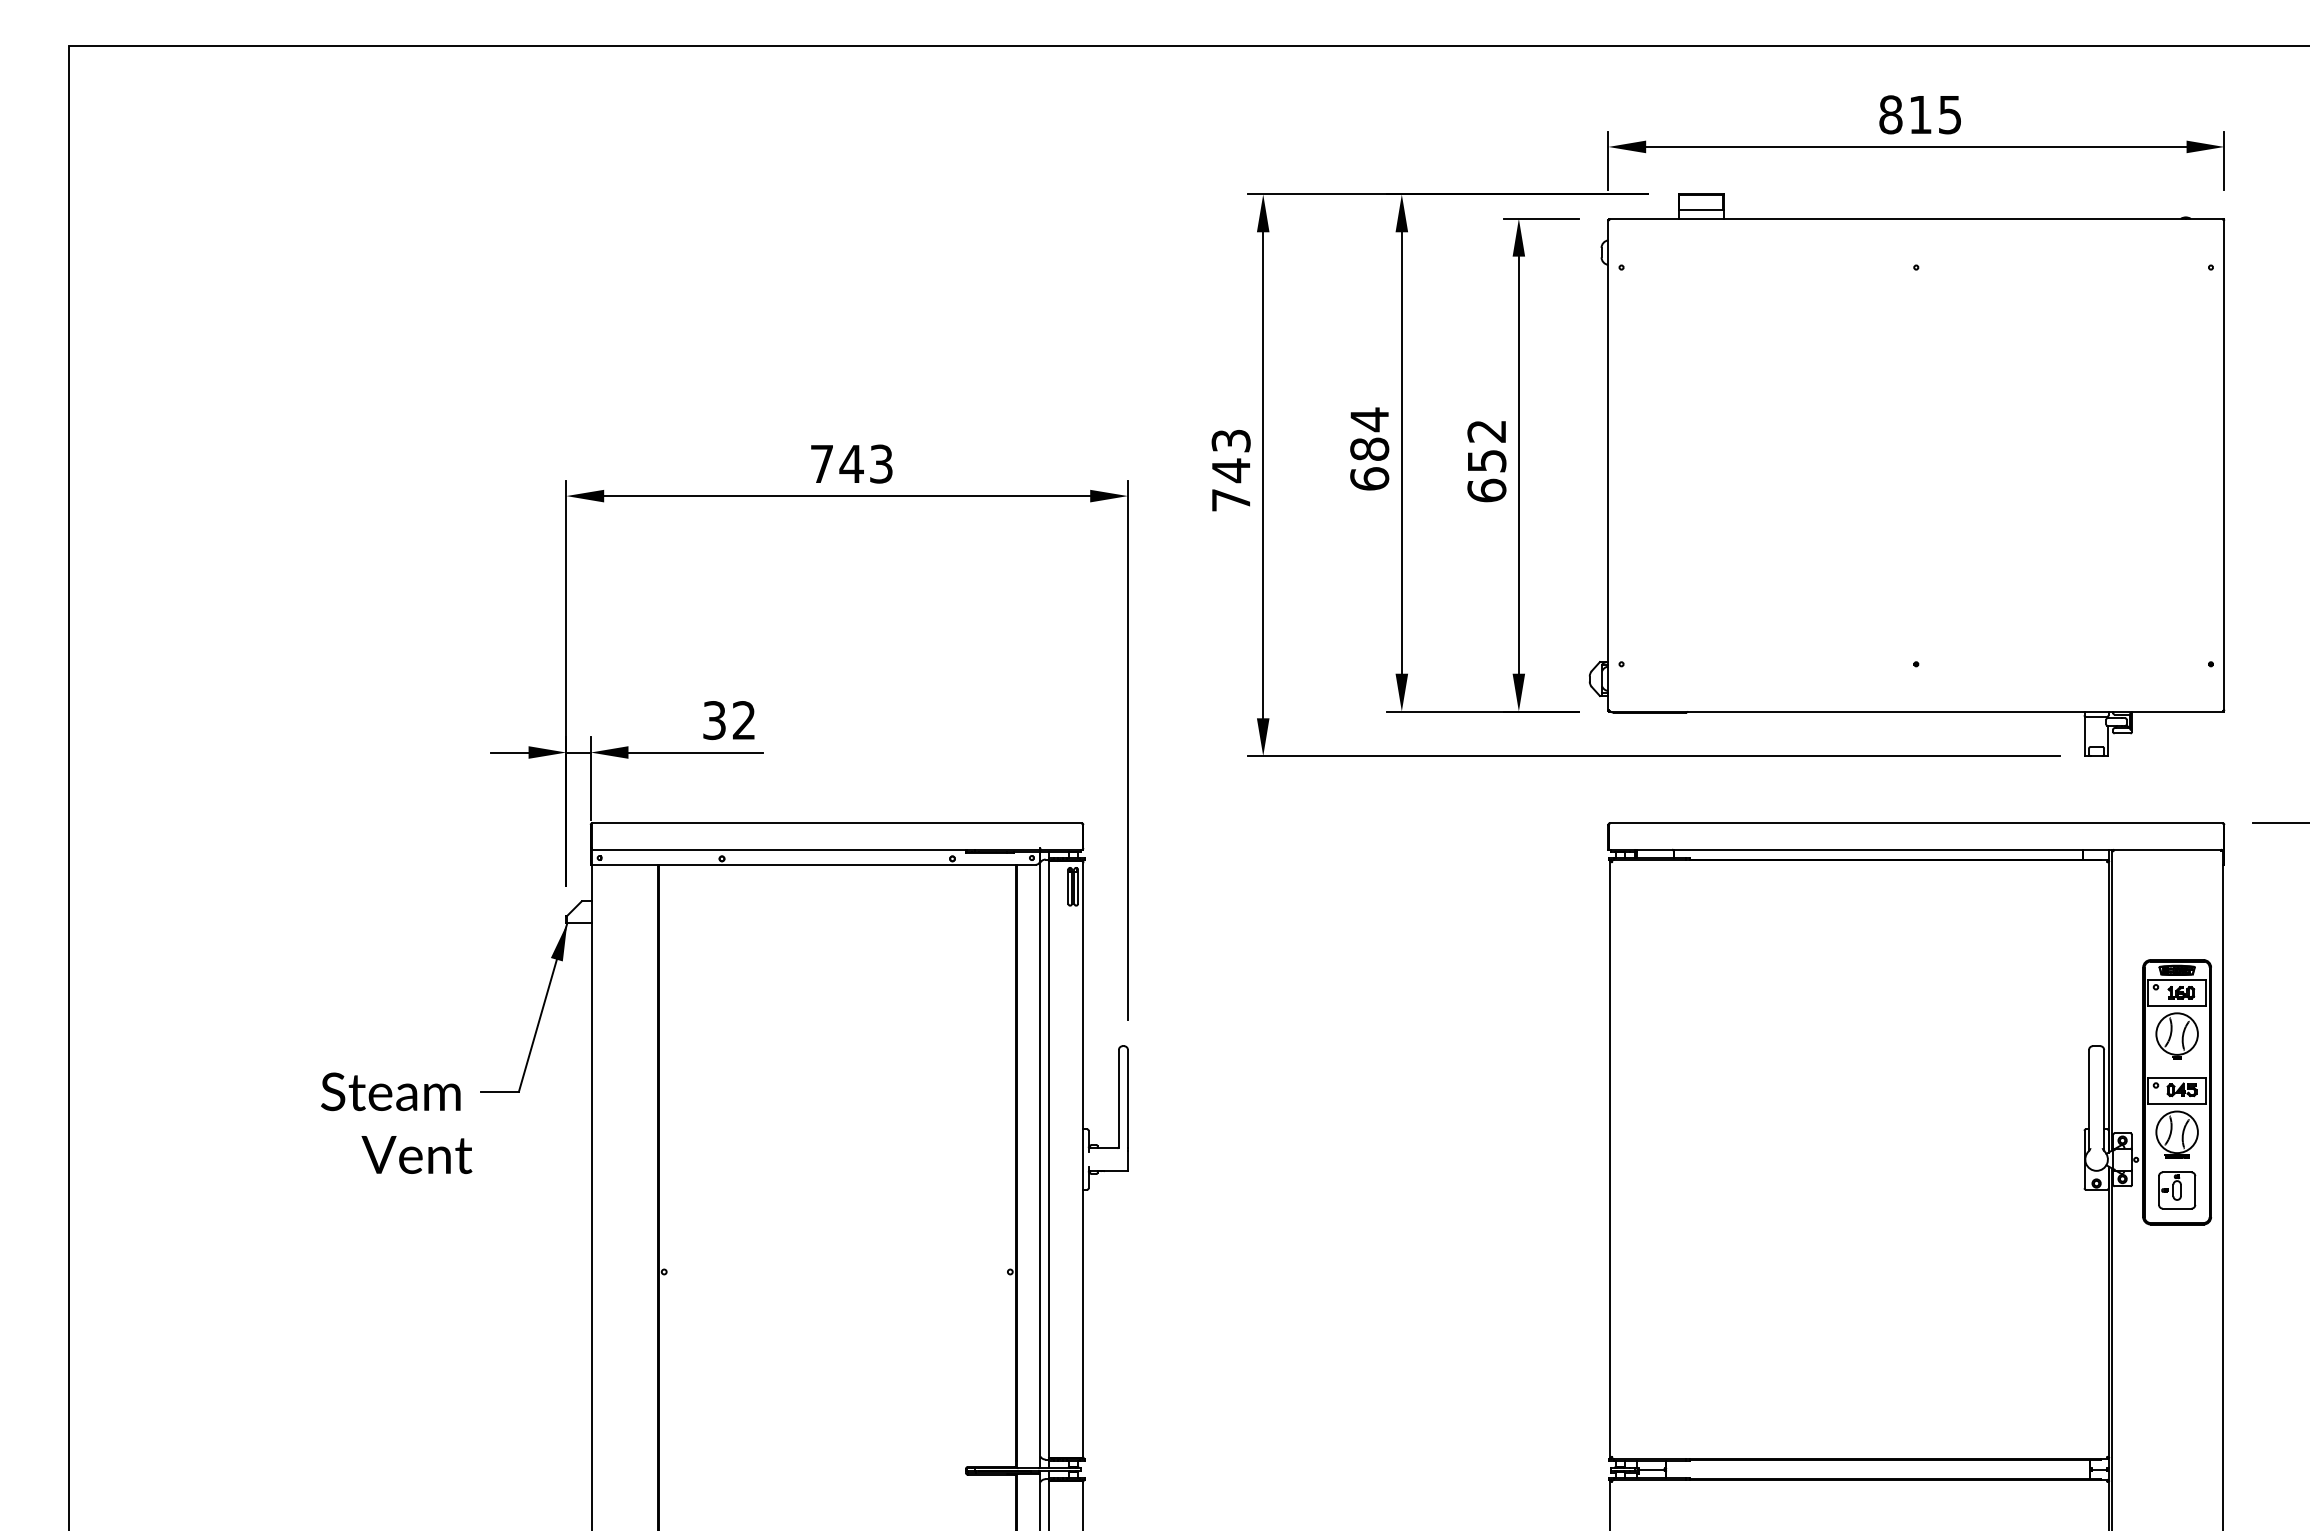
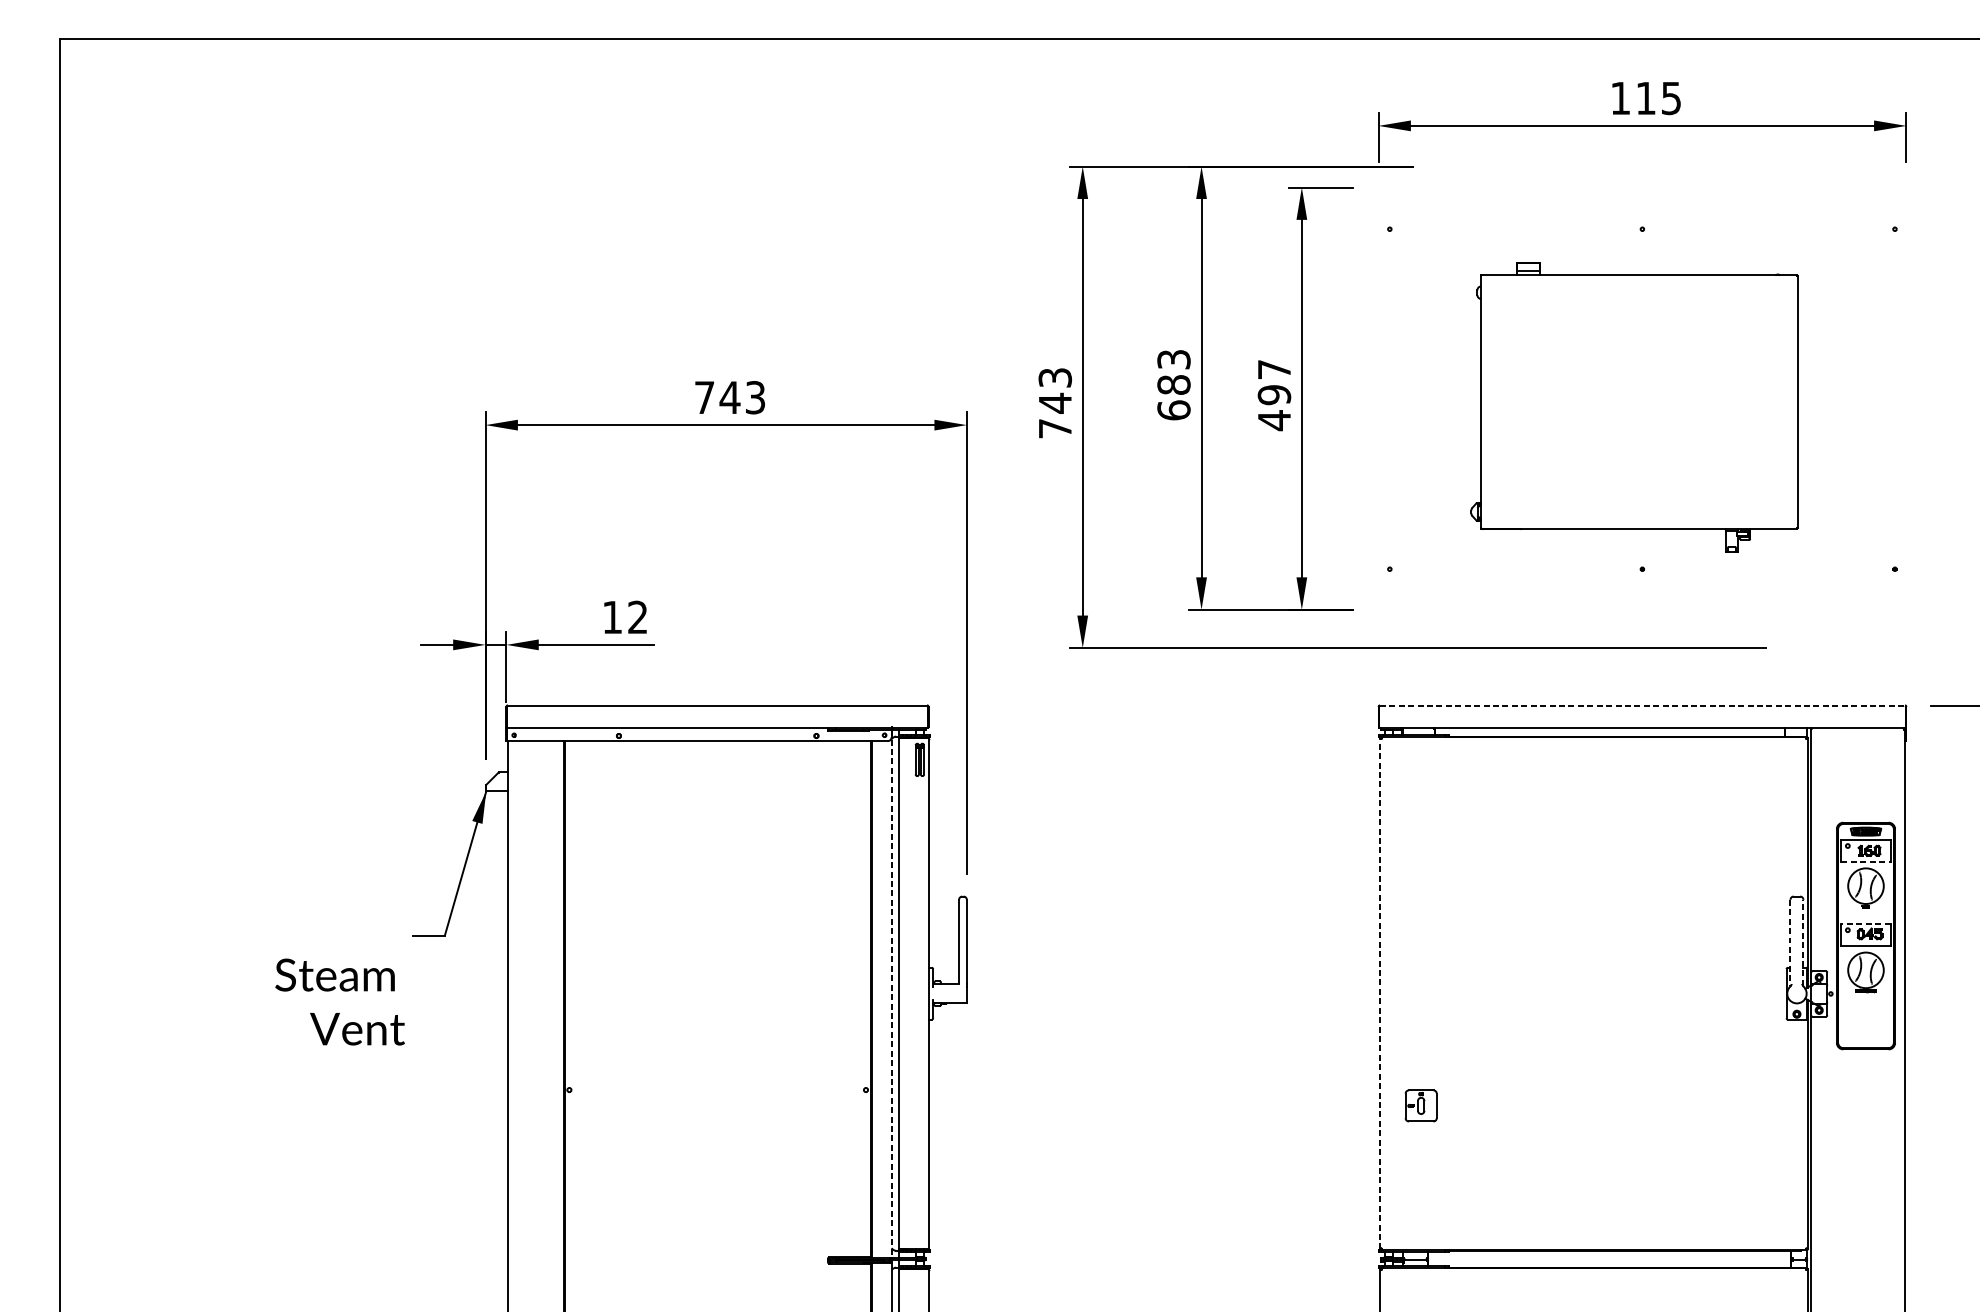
text: (1890, 114) -> (1620, 98), 815 -> 115
text: (1369, 419) -> (1173, 359), 684 -> 683
text: (1486, 461) -> (1274, 395), 652 -> 497
part: (1906, 474) -> (1634, 406), size x0.6
text: (714, 720) -> (612, 617), 32 -> 12
line: (1916, 823) -> (1642, 705), solid -> dashed
line: (2177, 1006) -> (1866, 862), solid -> dashed
line: (2177, 1077) -> (1866, 923), solid -> dashed
line: (2104, 1099) -> (1803, 942), solid -> dashed
line: (2089, 1100) -> (1790, 943), solid -> dashed
text: (396, 1122) -> (339, 1001), moved
line: (1610, 1159) -> (1380, 993), solid -> dashed
line: (1040, 1160) -> (891, 994), solid -> dashed
part: (2177, 1190) -> (1421, 1105), moved

